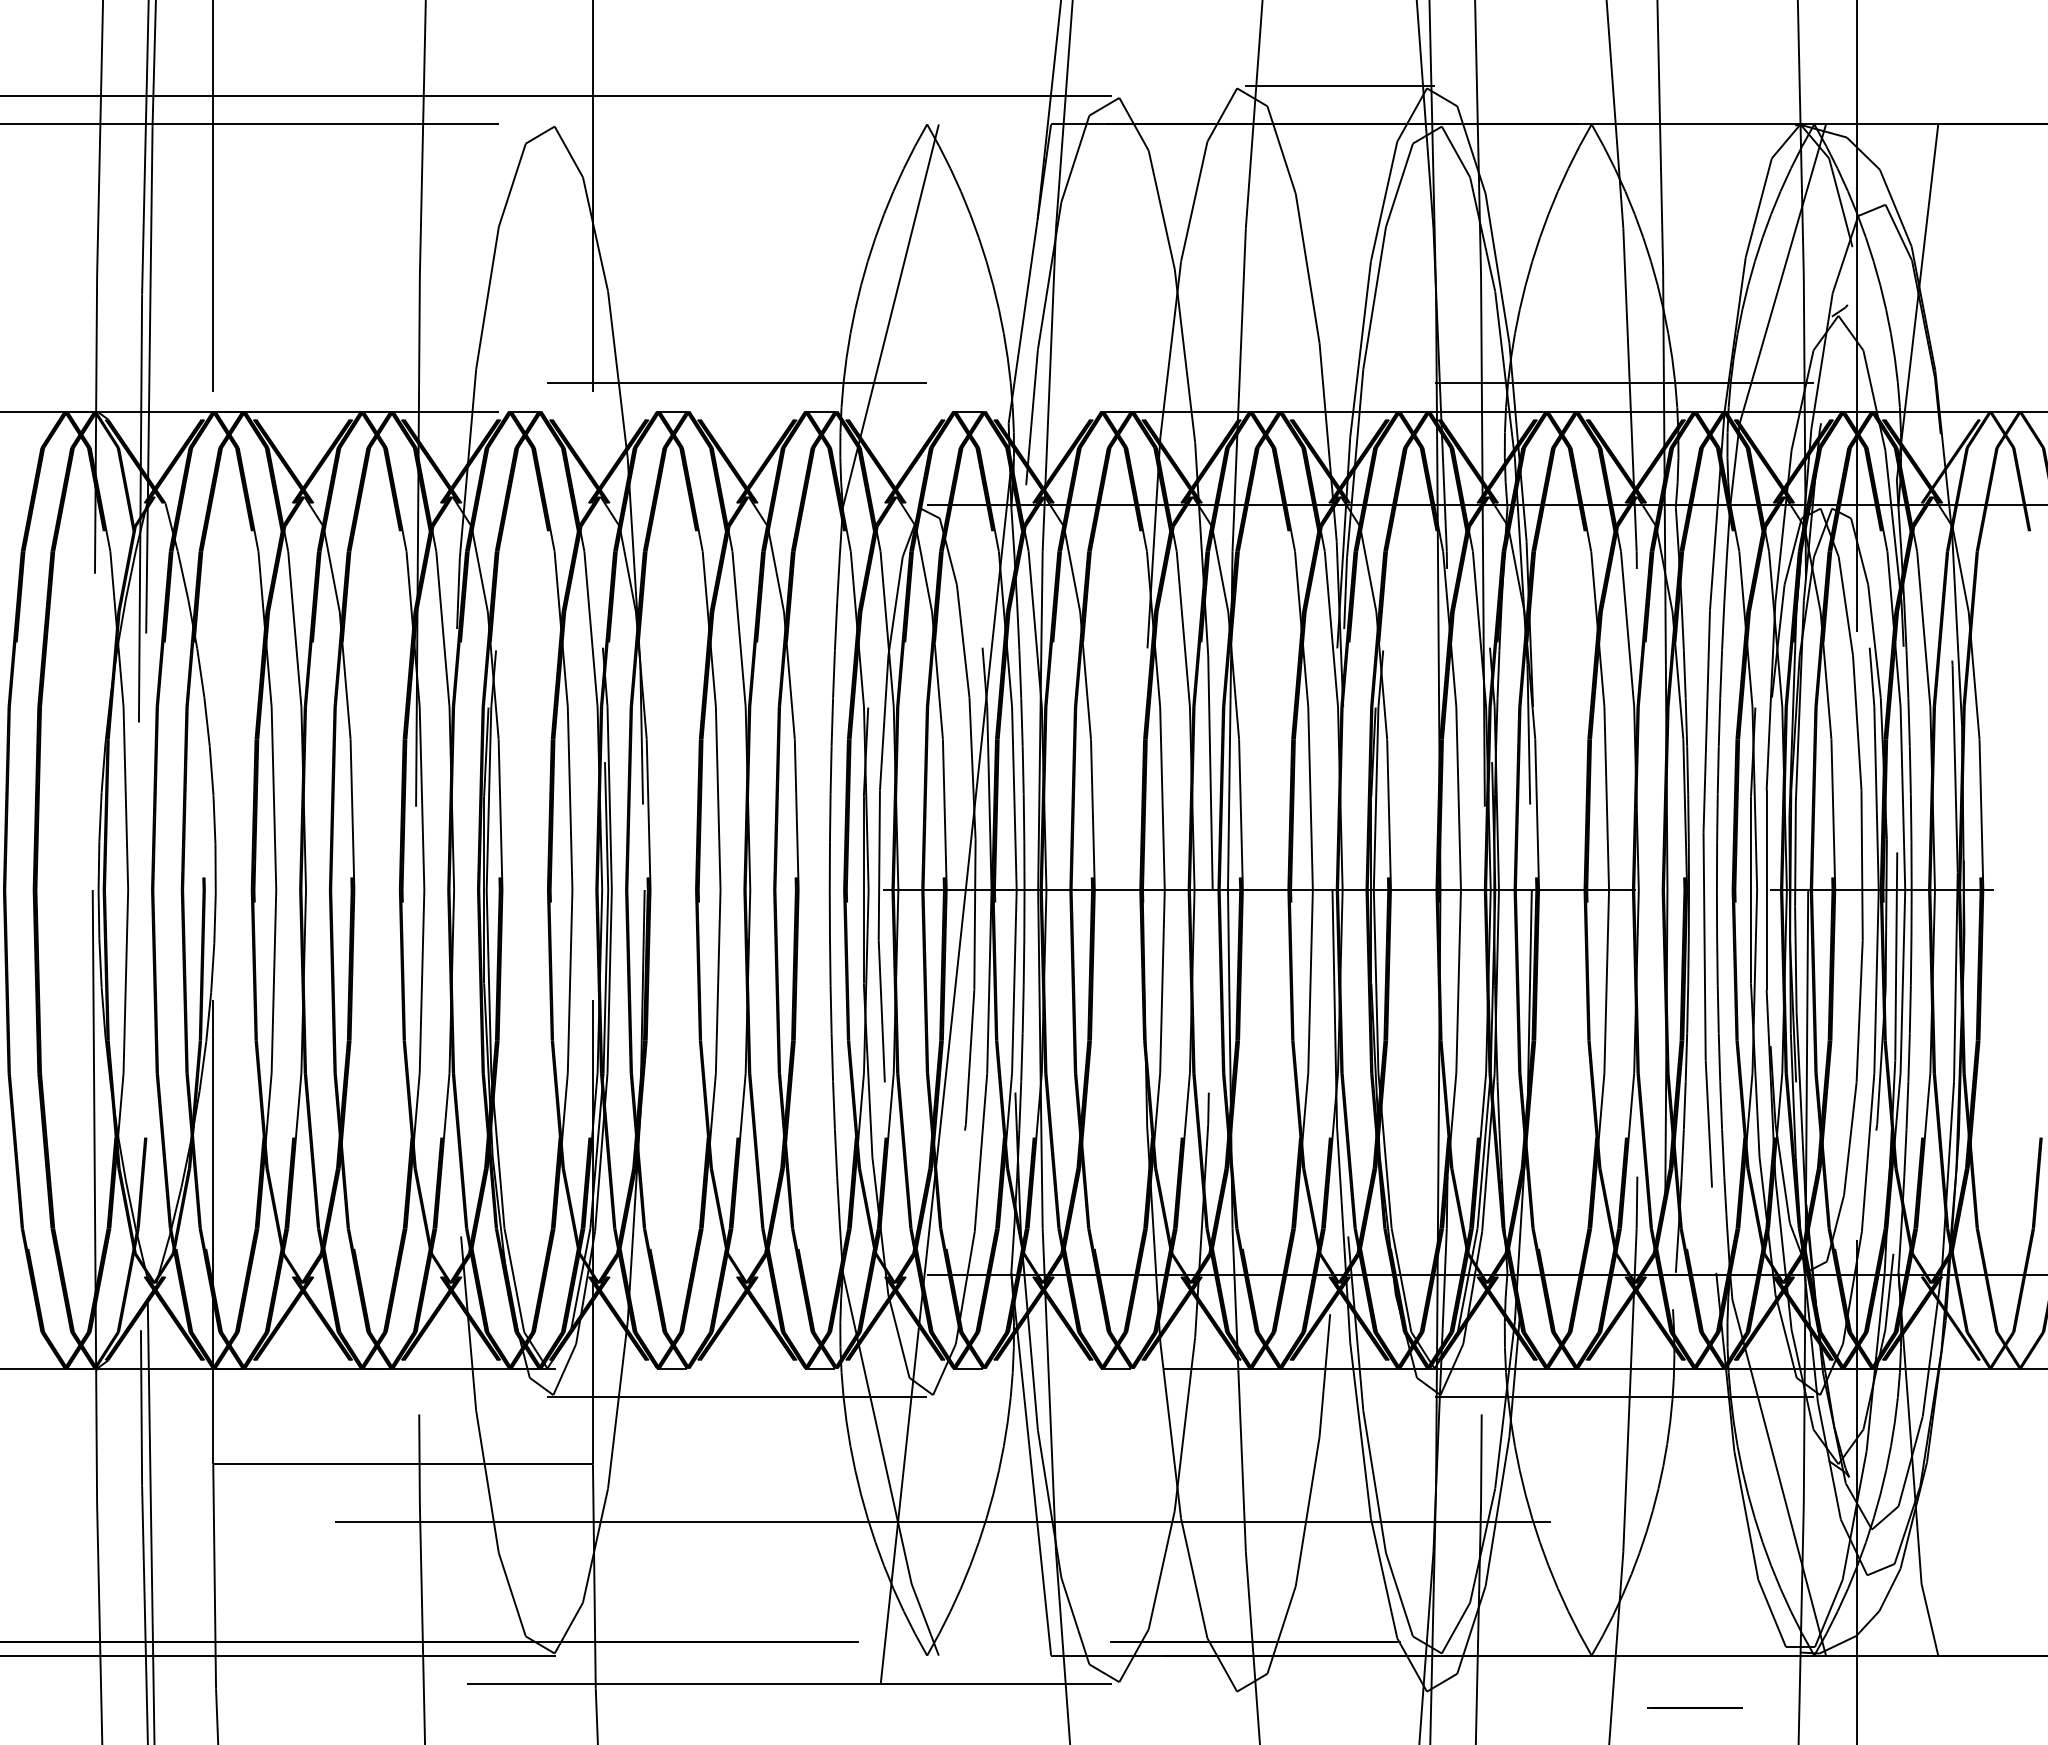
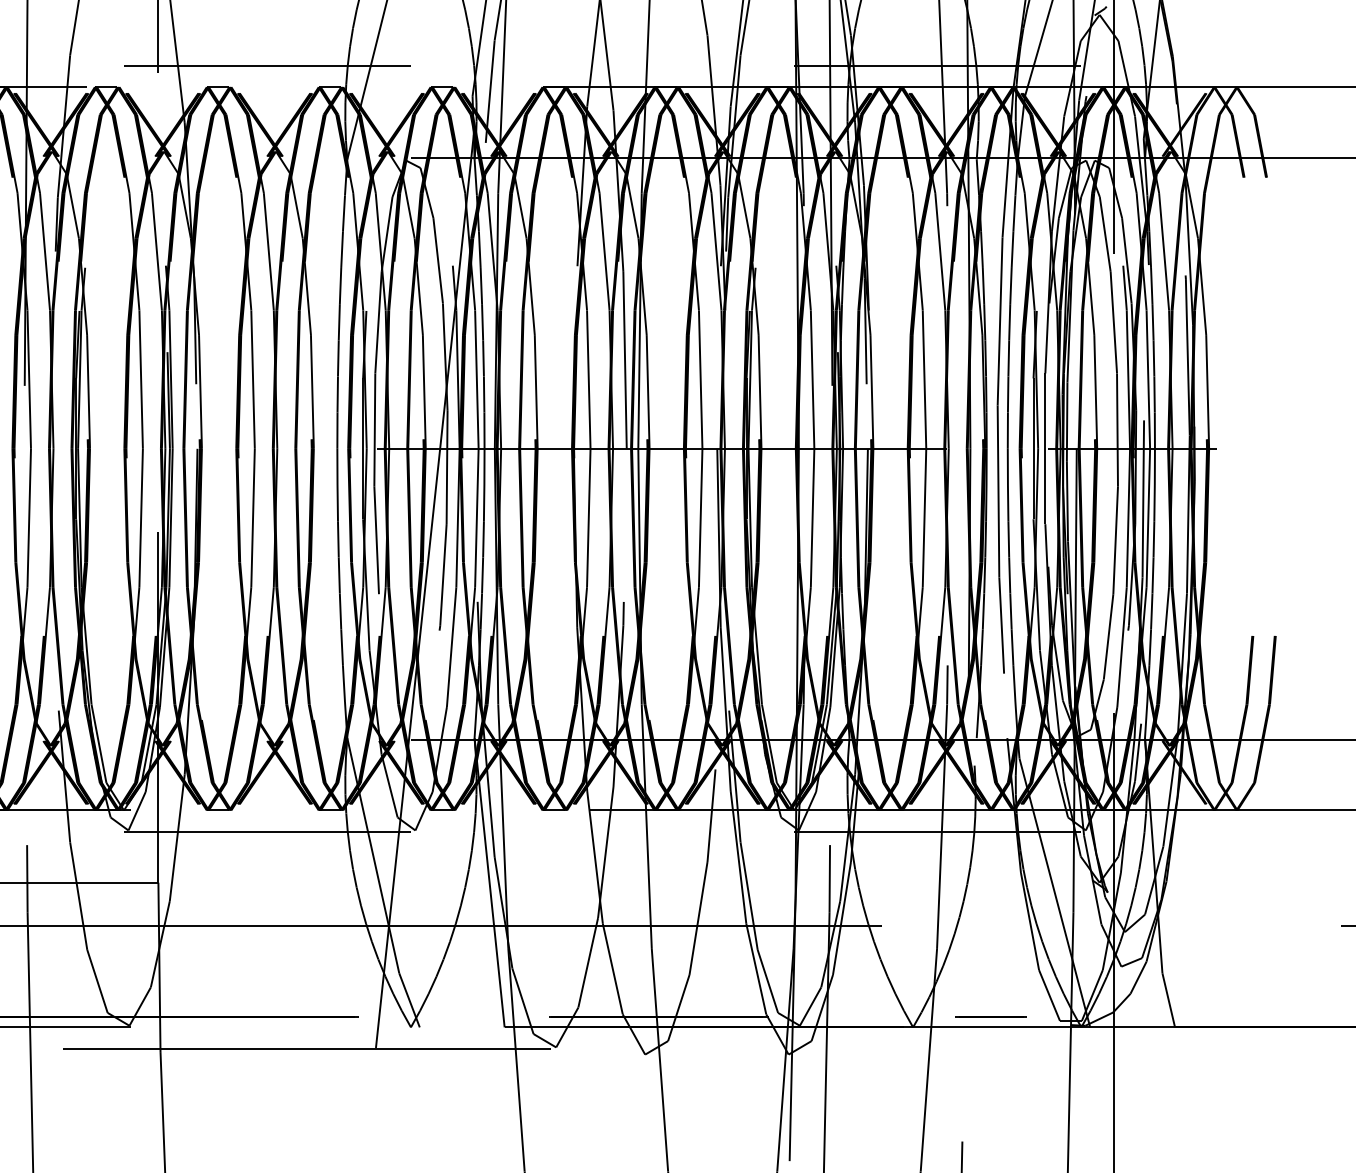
line: (1694, 1707) -> (990, 1016), moved

